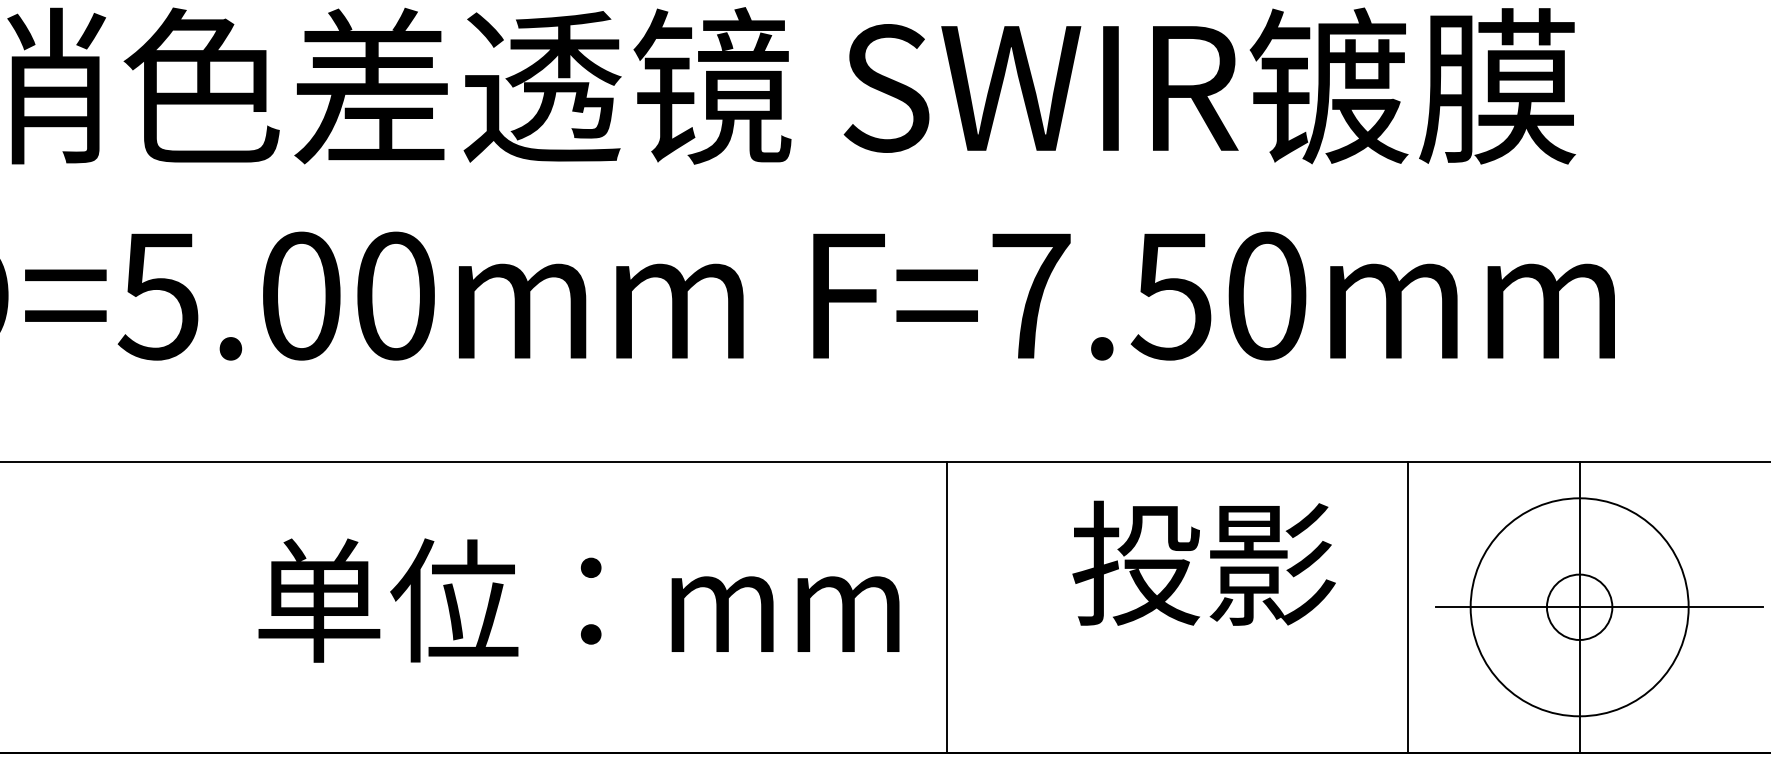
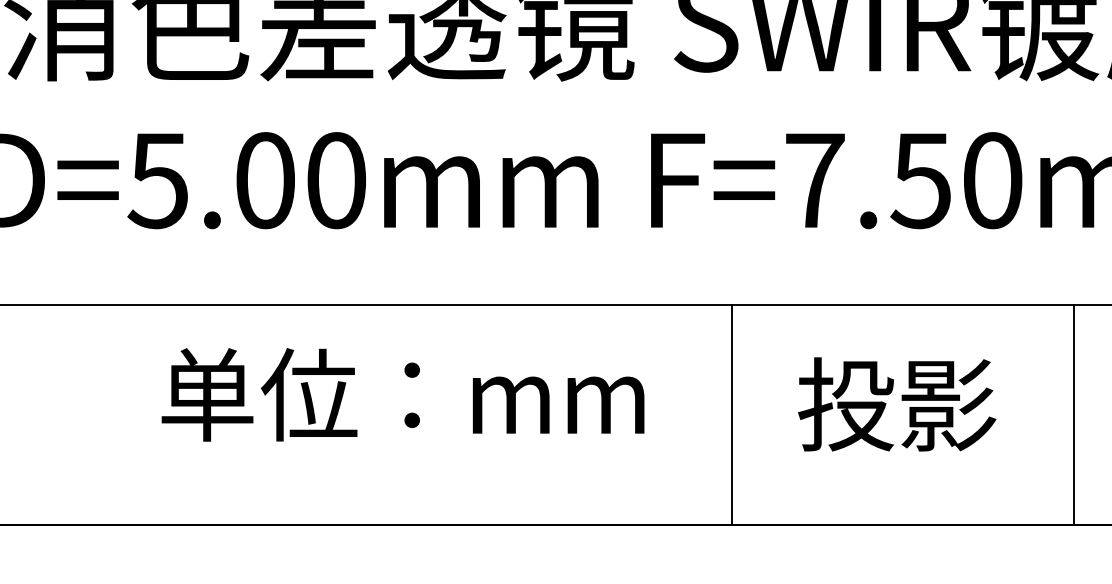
text: (1203, 562) -> (896, 403), moved
text: (578, 600) -> (402, 394), moved
line: (947, 606) -> (731, 414), moved
line: (1407, 606) -> (1074, 414), moved

